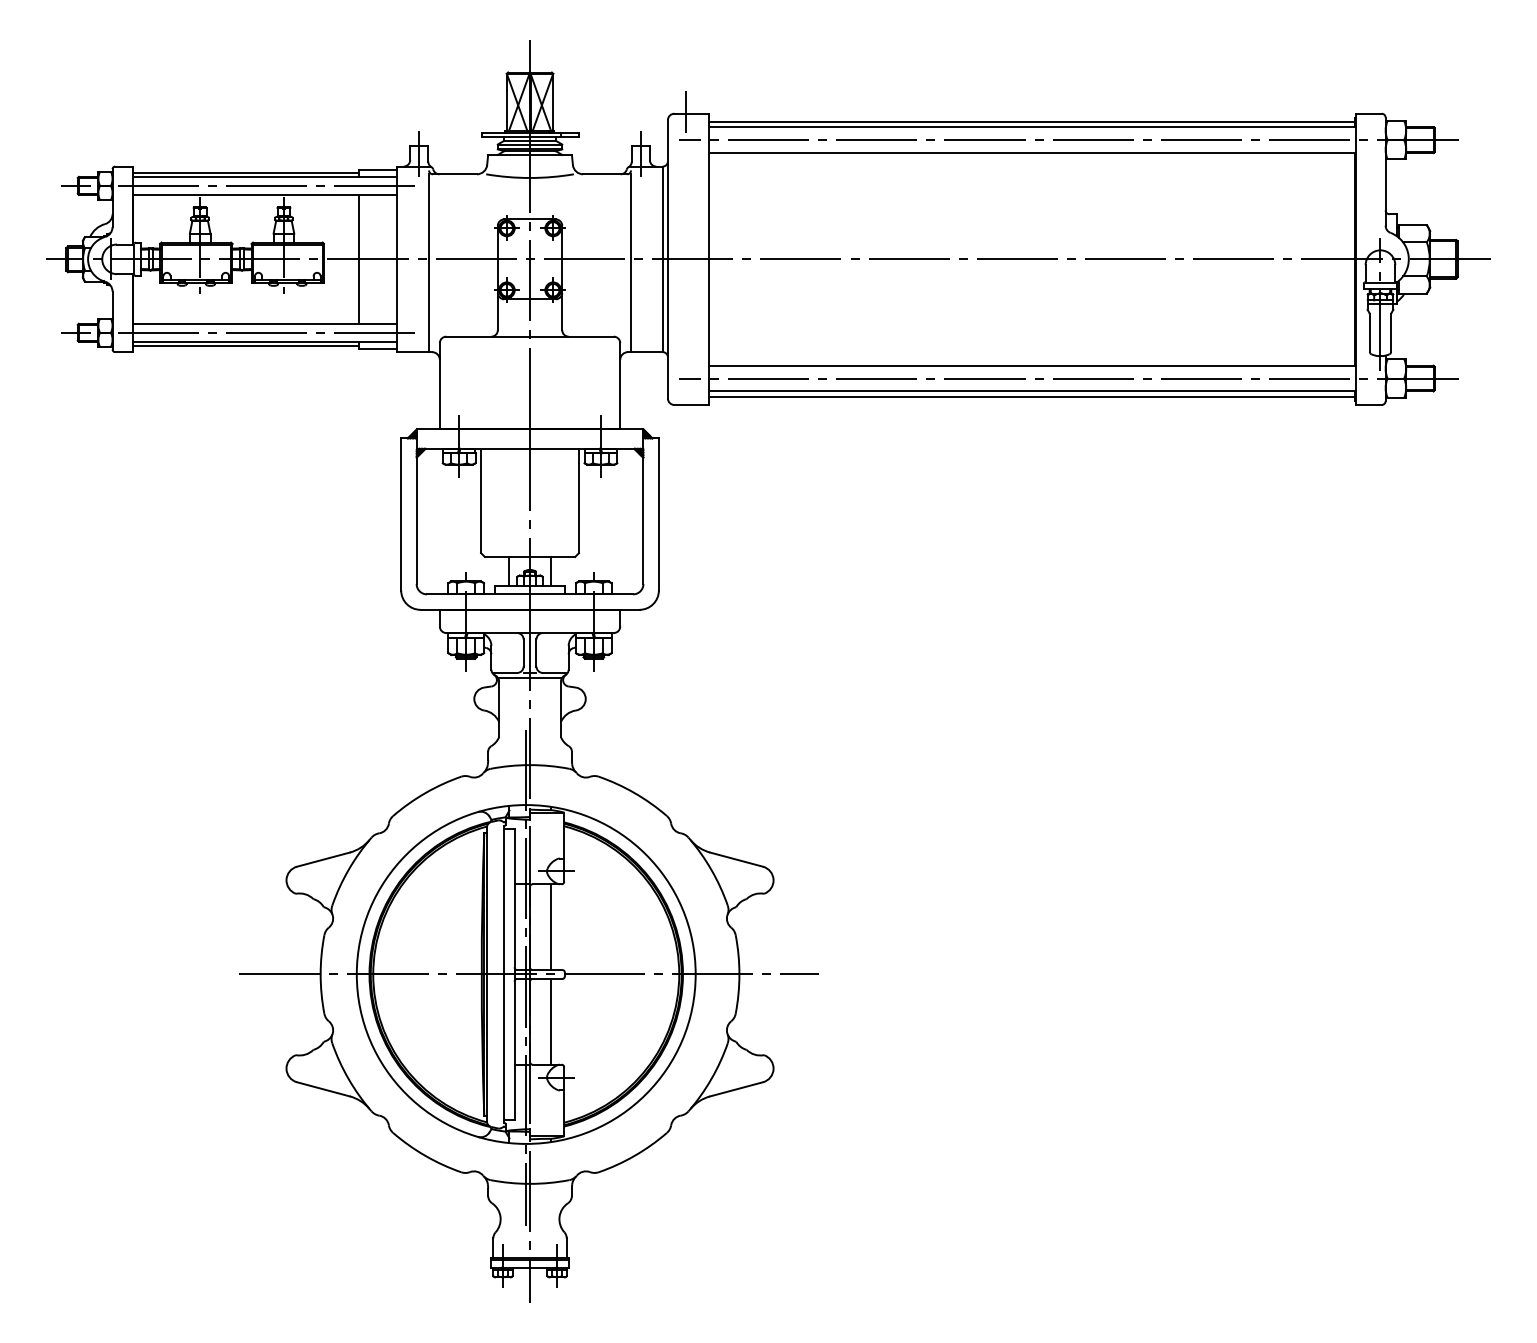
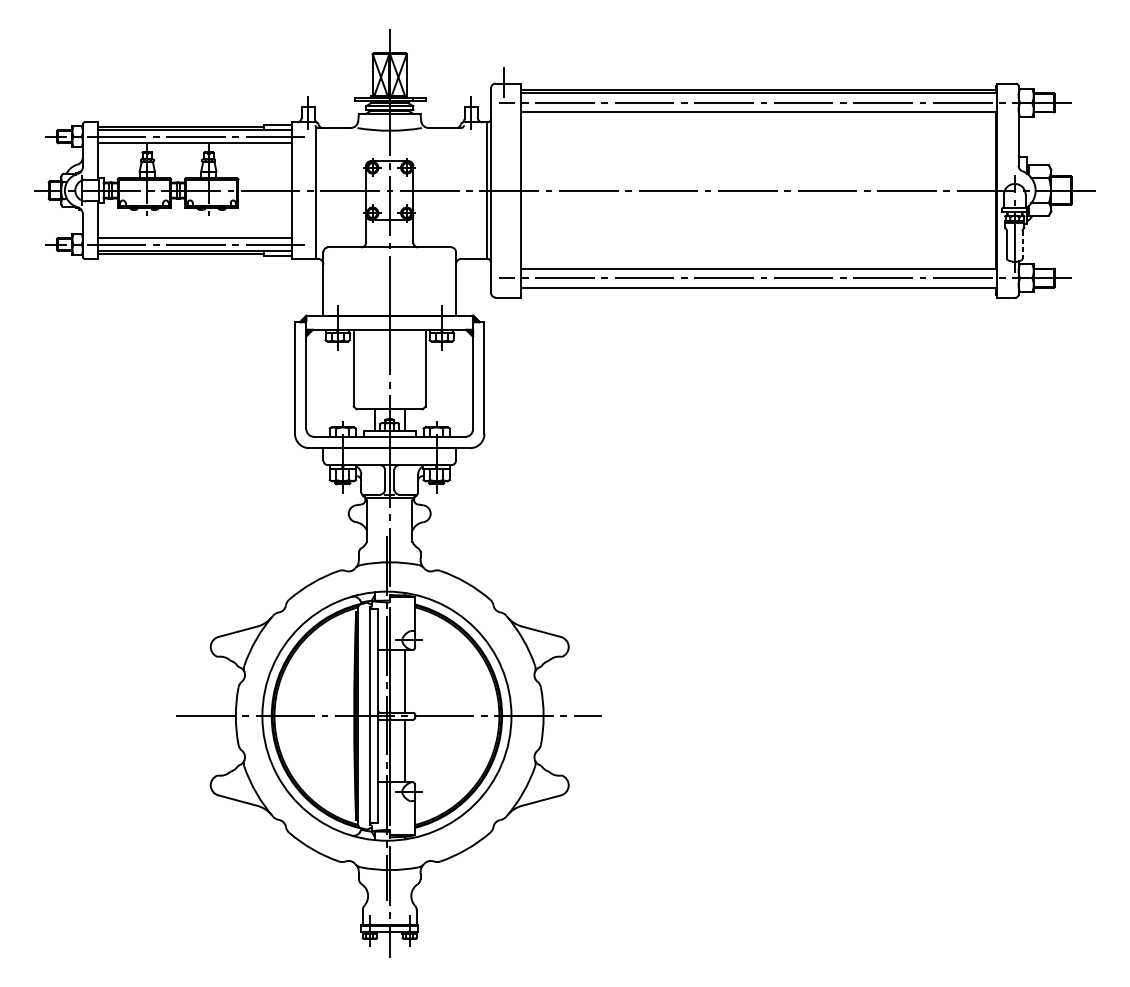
line: (358, 258) -> (263, 189), removed
line: (631, 263) -> (464, 193), removed
line: (1391, 333) -> (1022, 245), solid -> dashed
line: (1031, 396) -> (758, 291), removed

